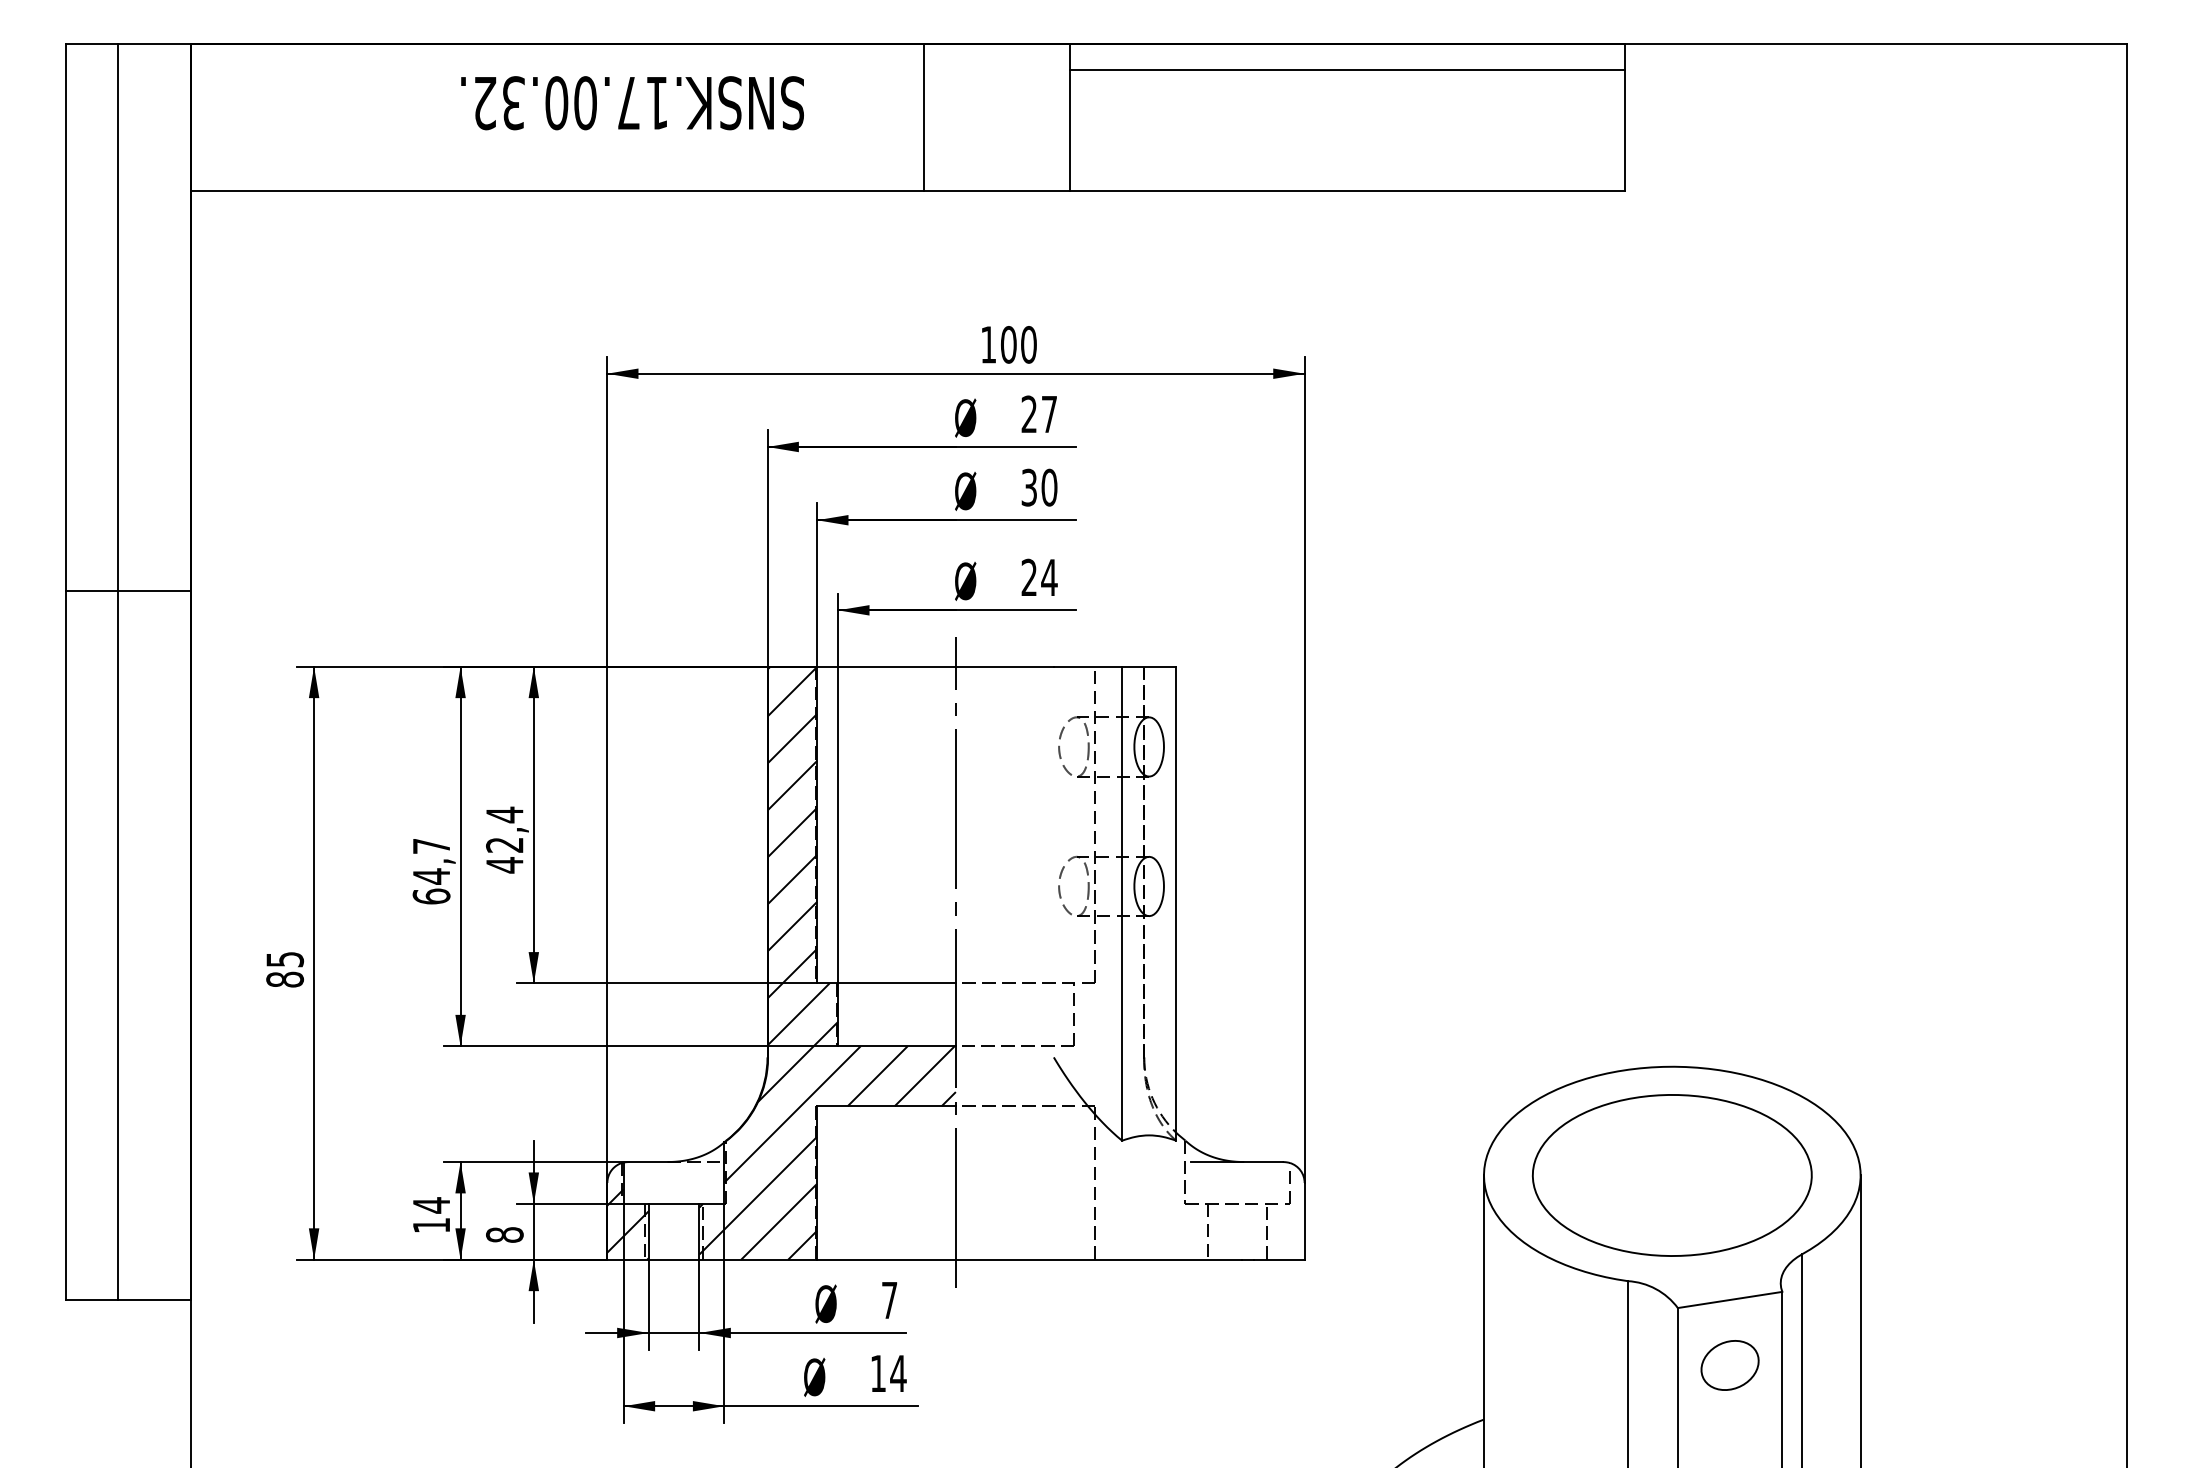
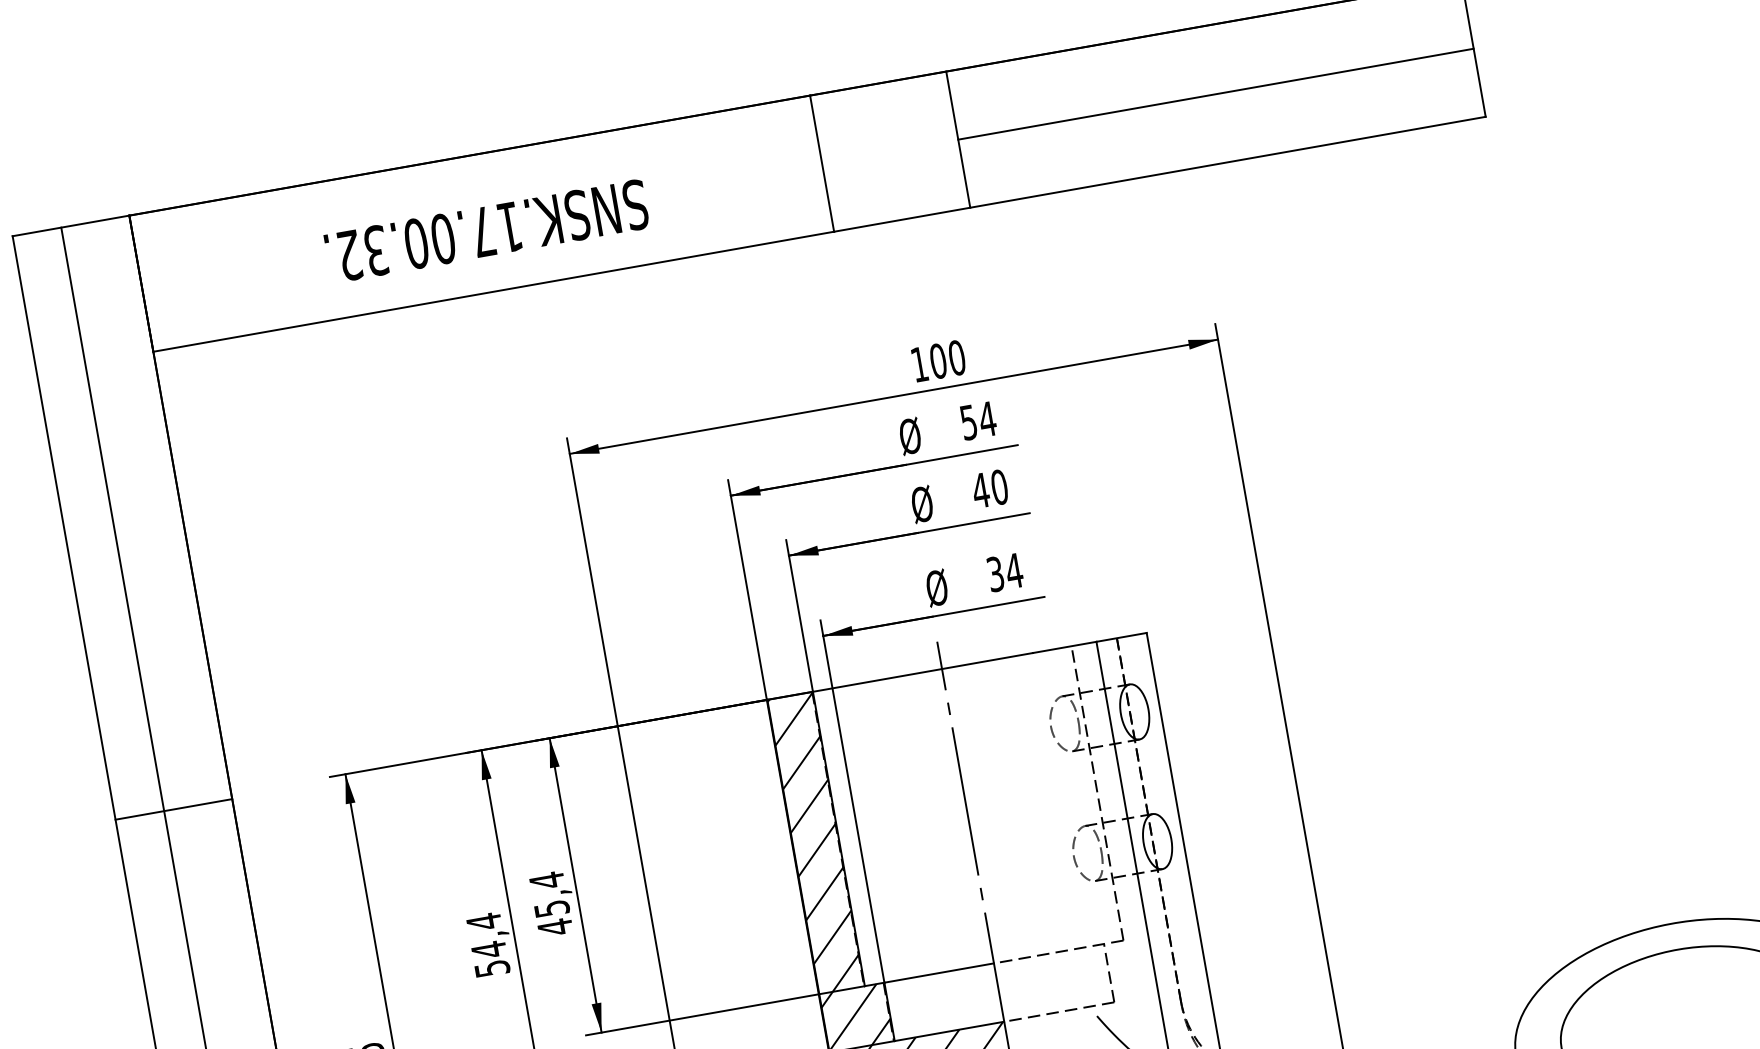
line: (1347, 70) -> (1215, 94), moved
text: (632, 103) -> (486, 231), moved
text: (1039, 414) -> (978, 420), 27 -> 54
text: (1029, 487) -> (980, 490), 30 -> 40
text: (1028, 577) -> (994, 574), 24 -> 34
line: (128, 590) -> (173, 809), moved
text: (504, 844) -> (551, 908), 42,4 -> 45,4
text: (431, 871) -> (488, 945), 64,7 -> 54,4

